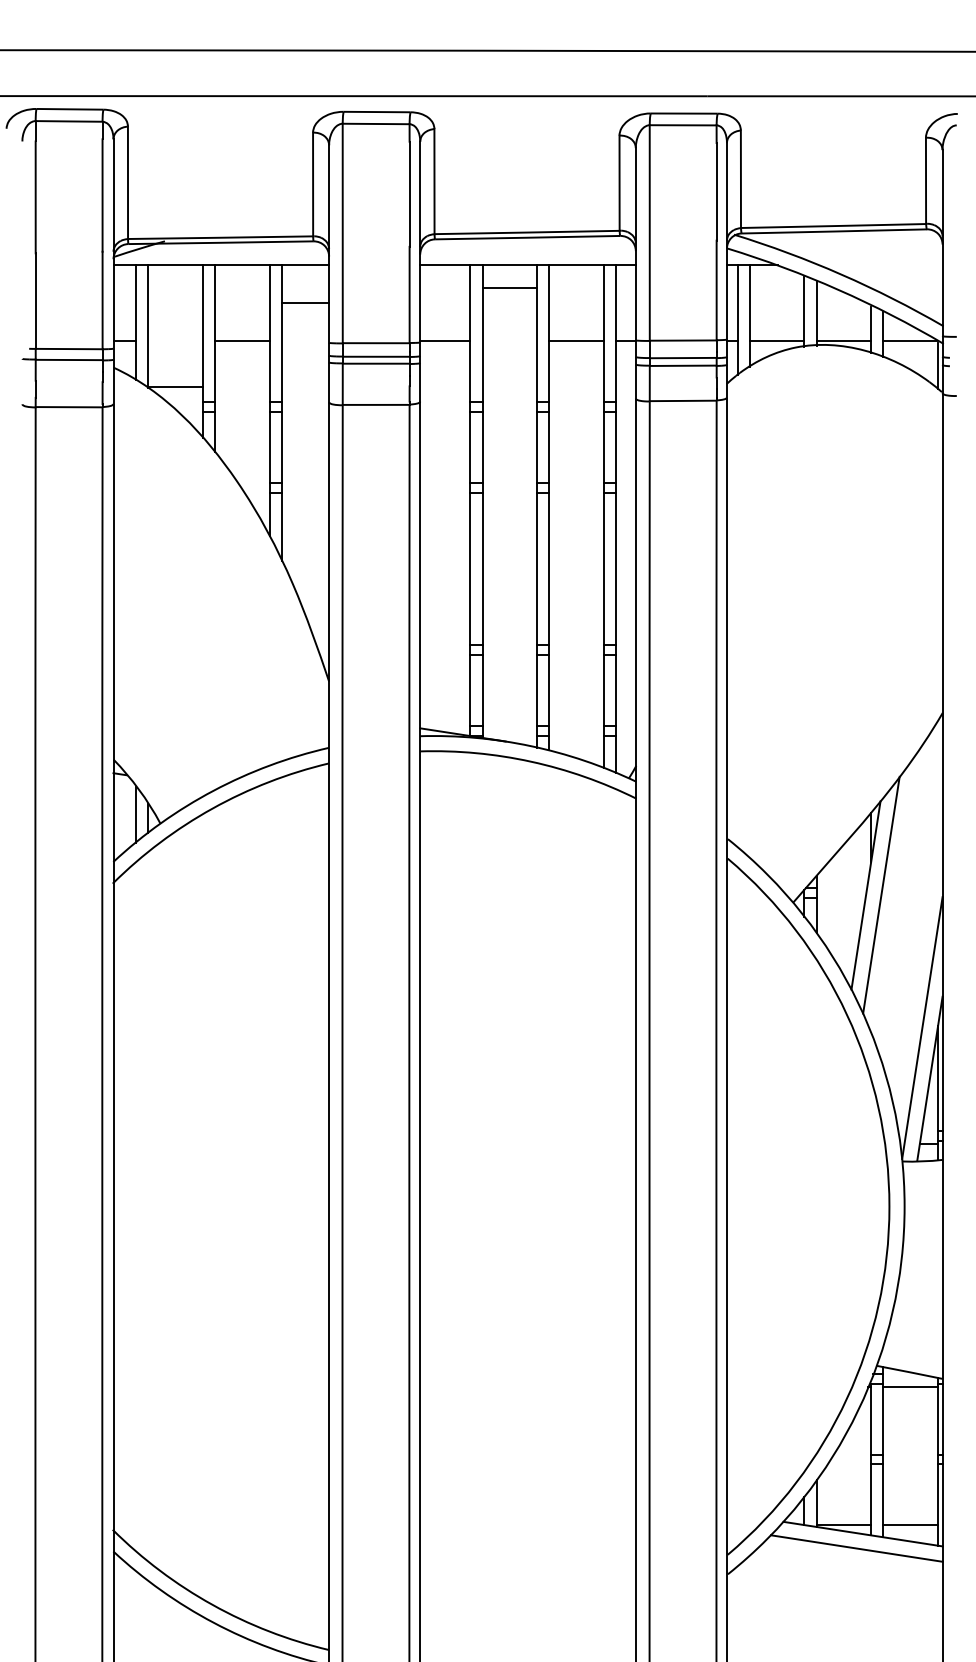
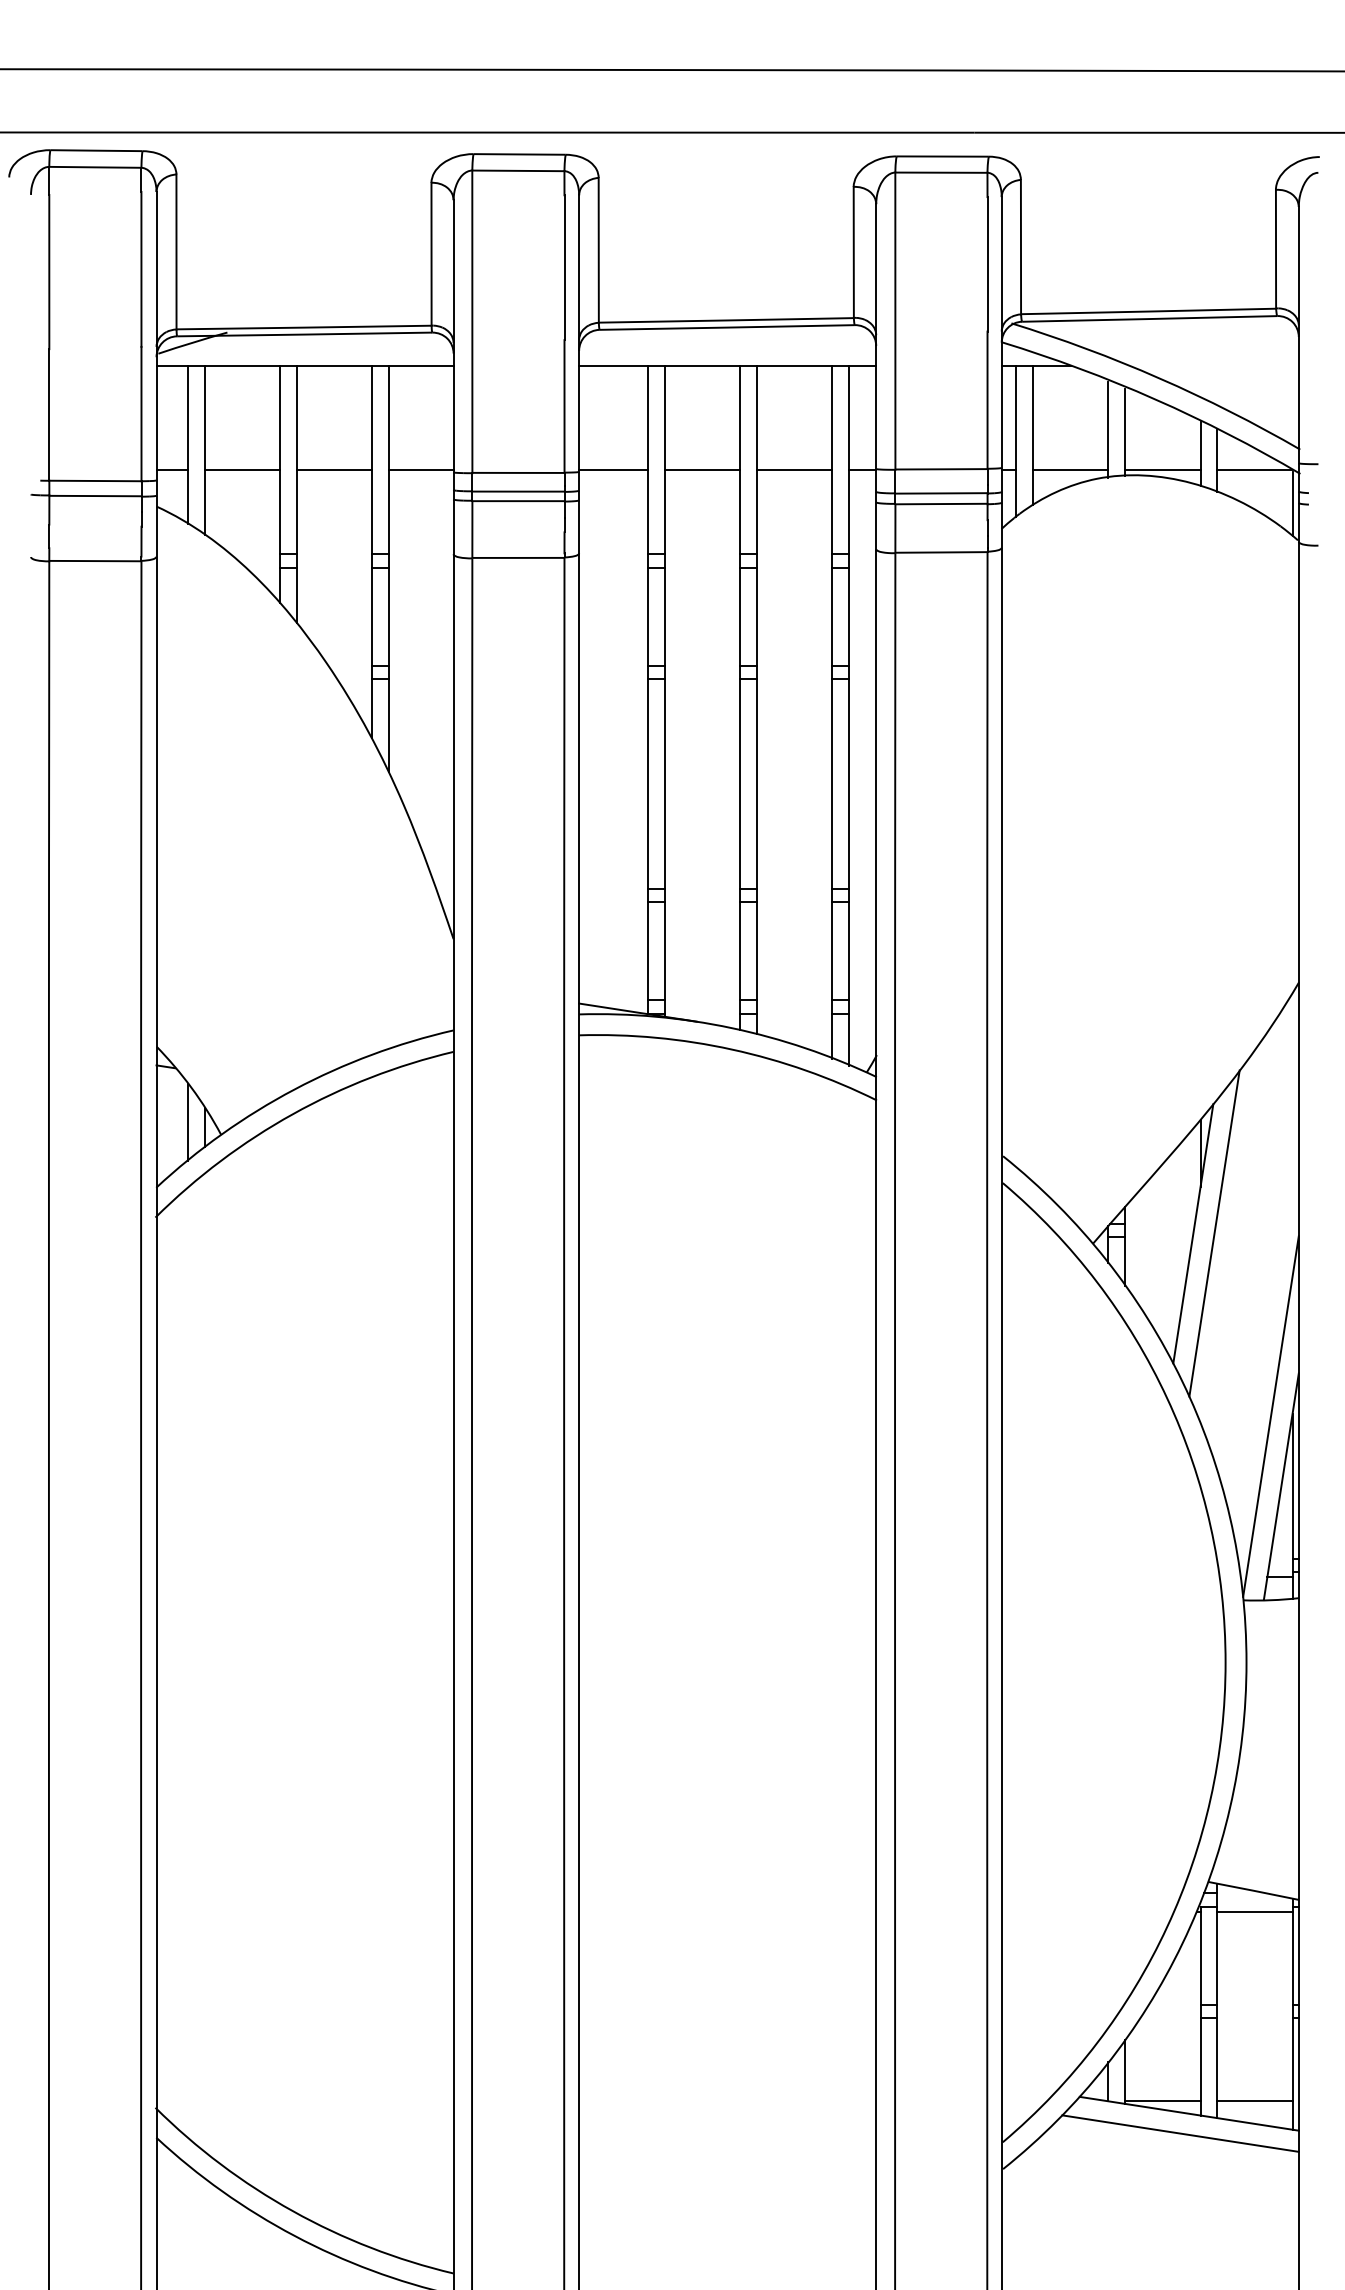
line: (509, 288) -> (702, 470), moved
line: (305, 303) -> (421, 470), moved
line: (175, 387) -> (241, 470), moved

